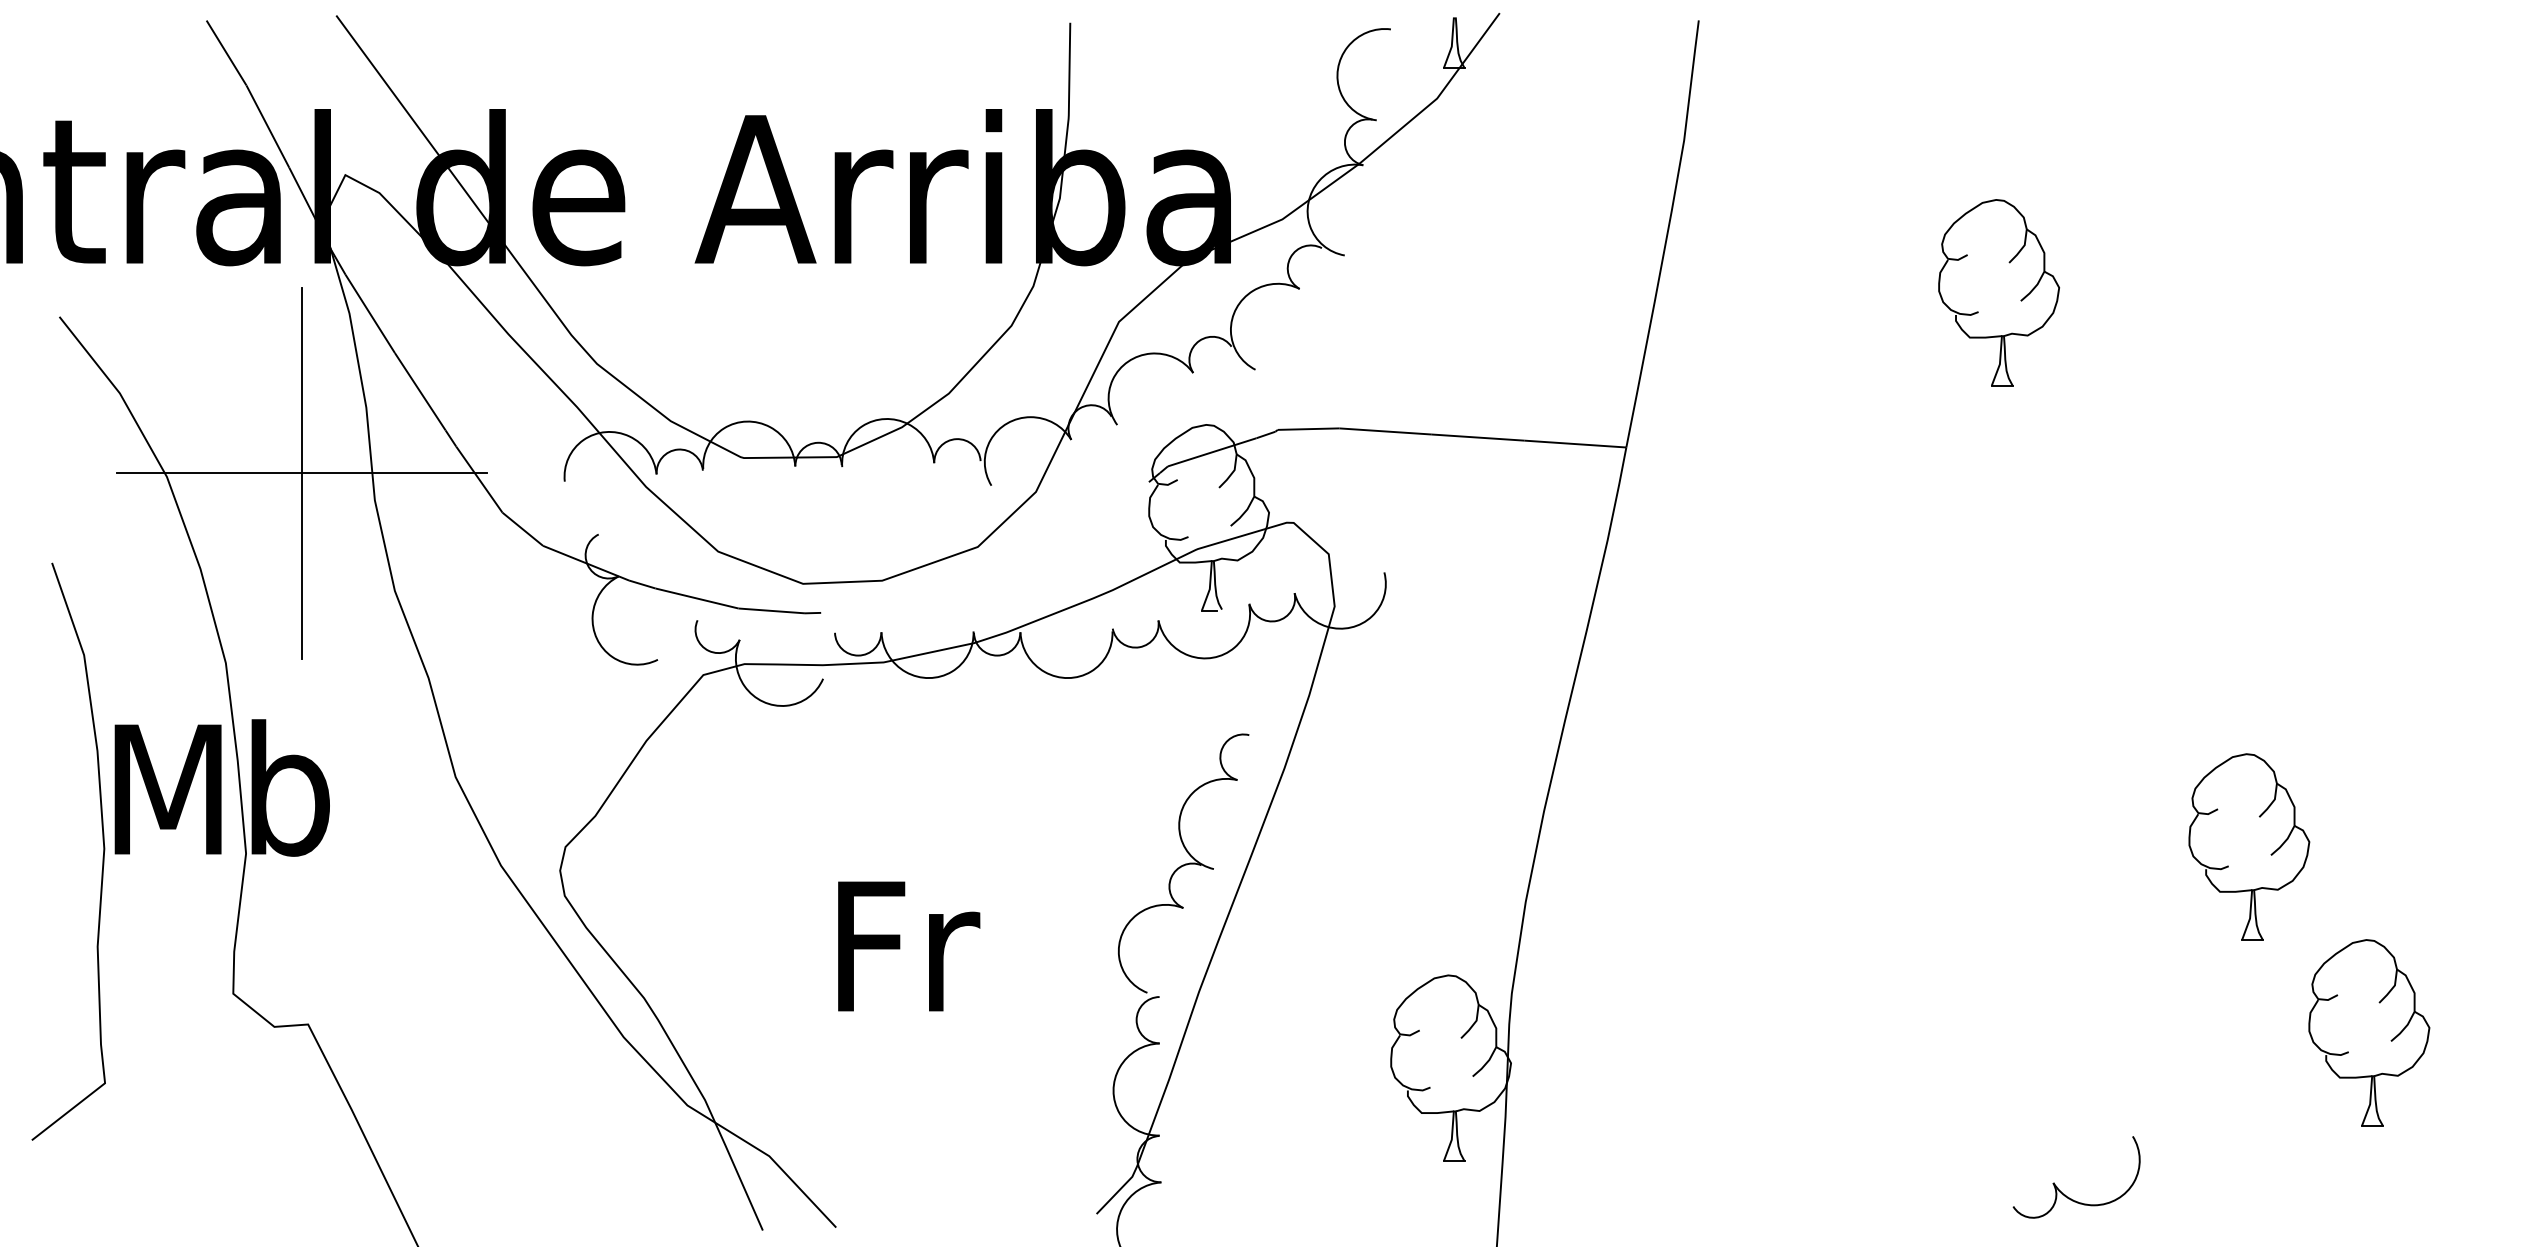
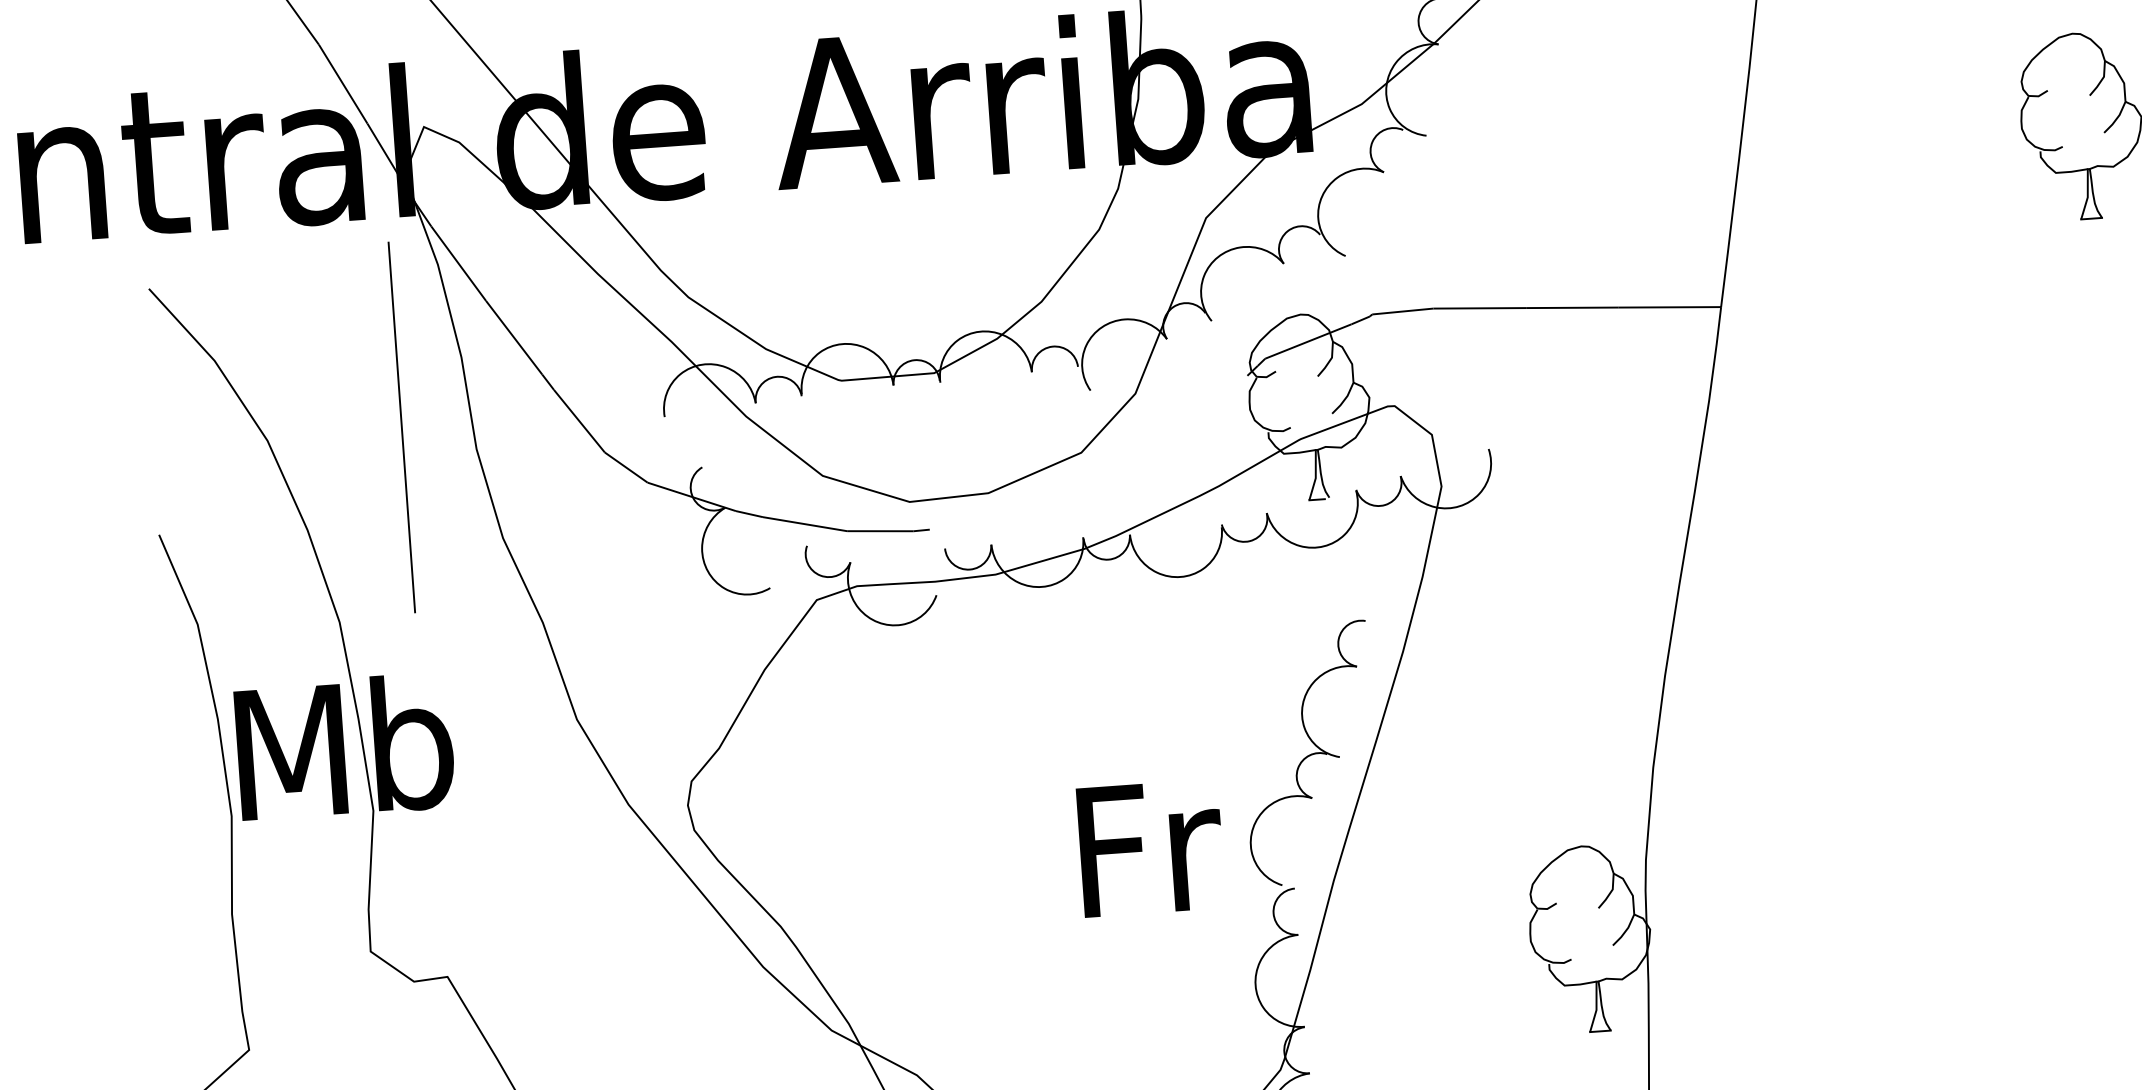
line: (301, 473) -> (401, 427), removed
text: (909, 946) -> (1151, 848), moved

